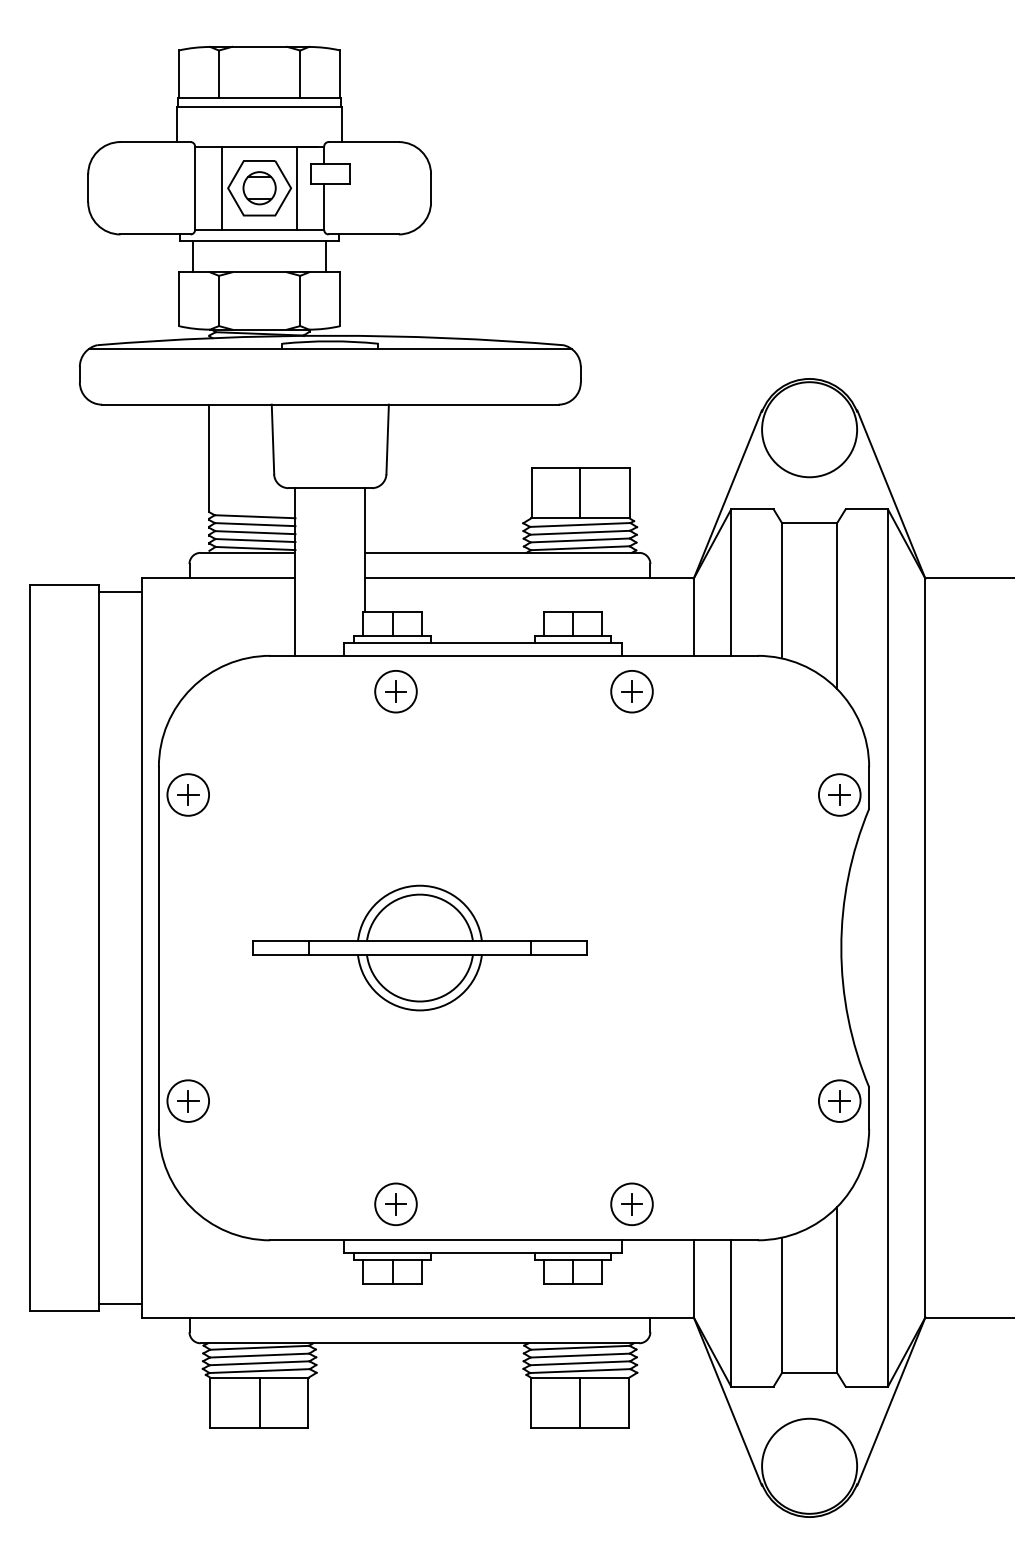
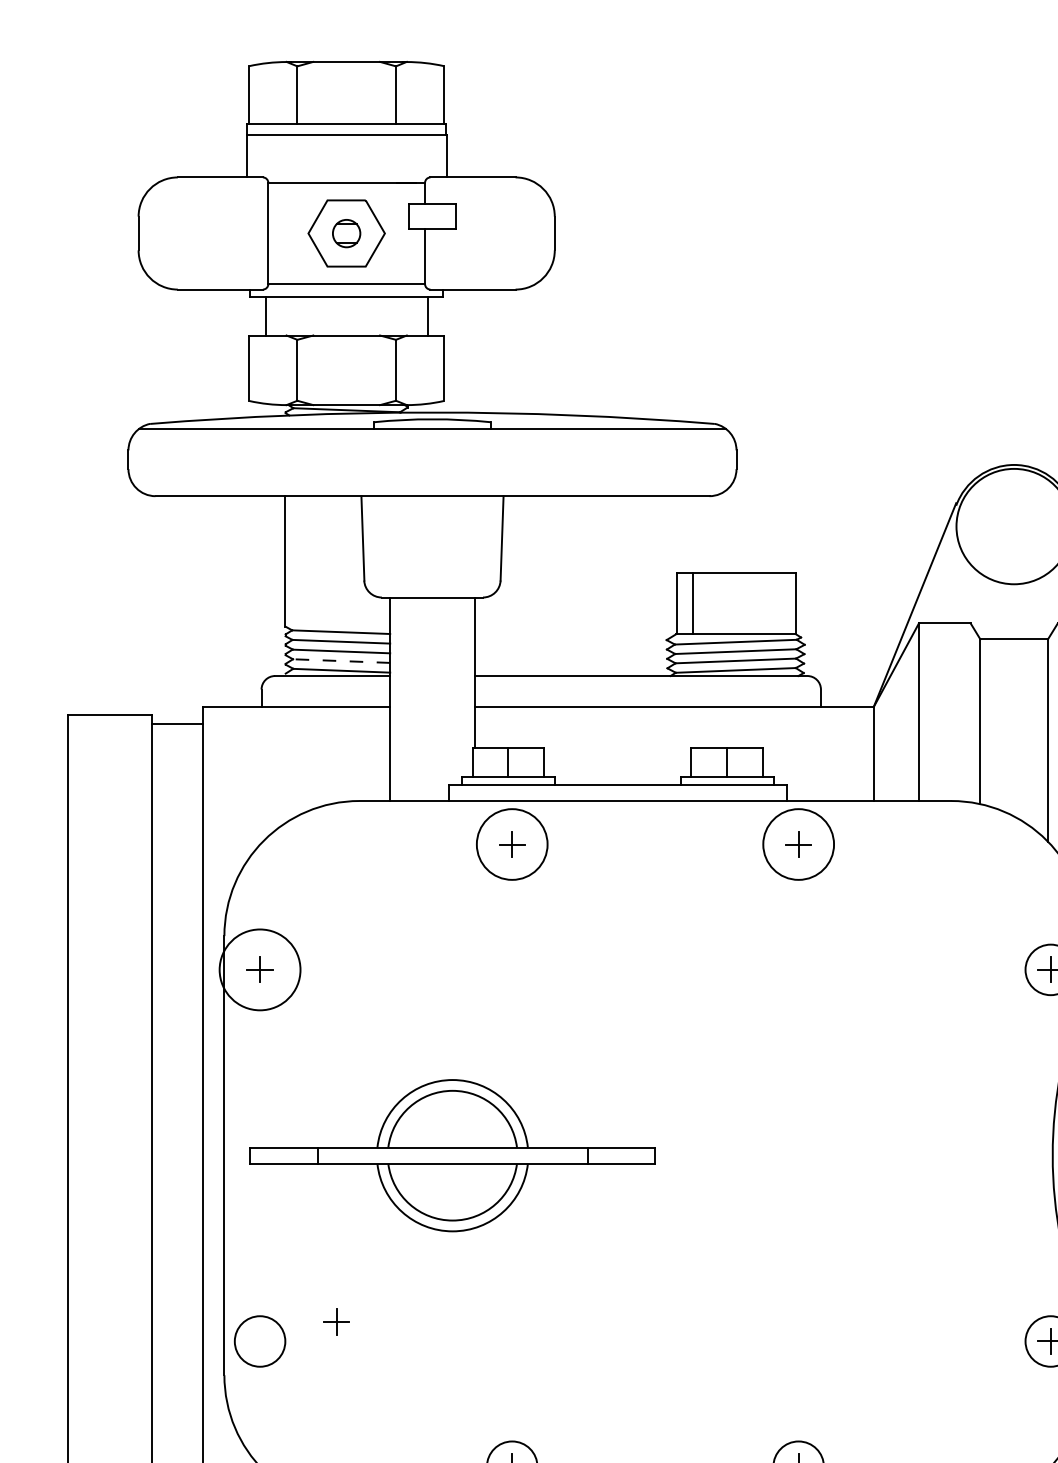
line: (221, 188) -> (300, 233), removed
part: (259, 188) -> (346, 233), size x0.7
line: (297, 188) -> (392, 233), removed
line: (580, 493) -> (693, 603), moved
line: (255, 540) -> (341, 661), solid -> dashed
circle: (395, 691) -> (511, 844), size x1.4
circle: (631, 691) -> (798, 844), size x1.4
circle: (188, 794) -> (260, 969), size x1.6
part: (419, 947) -> (452, 1154), moved
part: (188, 1101) -> (336, 1322), moved

